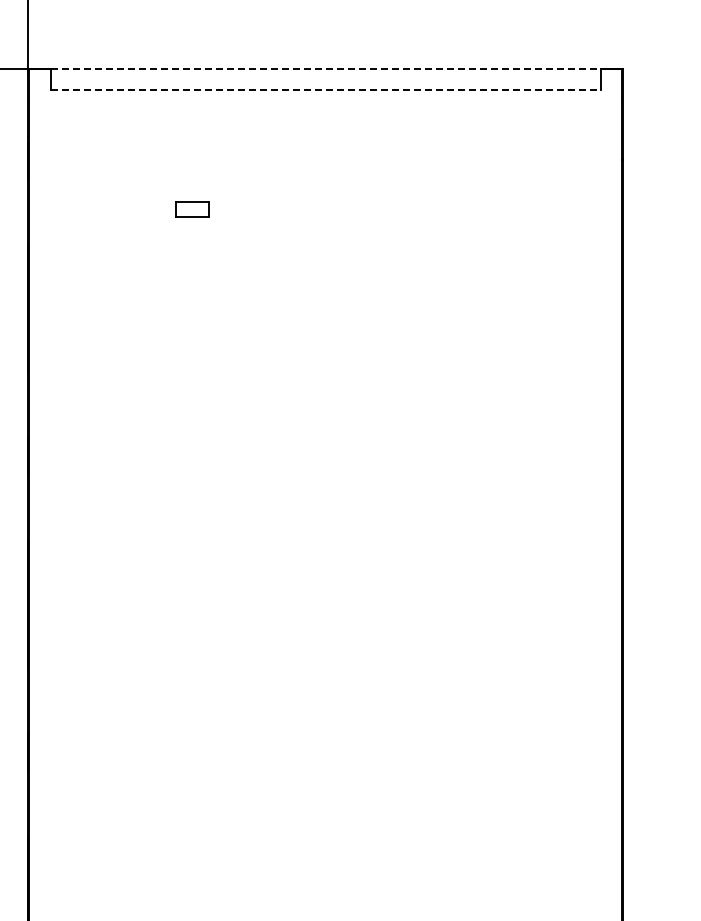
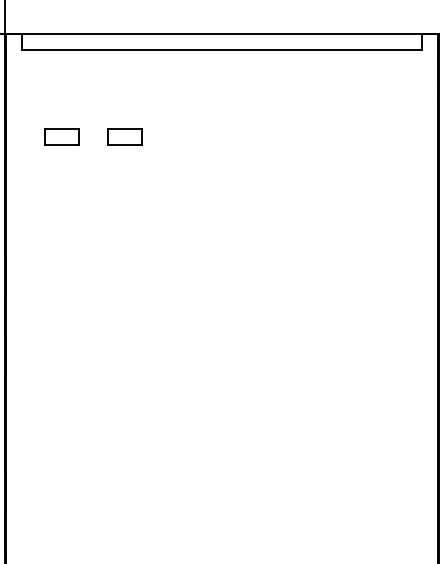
line: (326, 68) -> (222, 34), dashed -> solid
line: (326, 90) -> (222, 50), dashed -> solid
part: (105, 209) -> (61, 136), added
part: (192, 209) -> (125, 136), size x1.43

